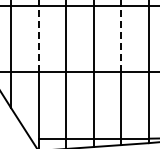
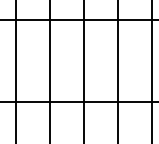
line: (38, 38) -> (16, 60), dashed -> solid
line: (121, 38) -> (118, 60), dashed -> solid

